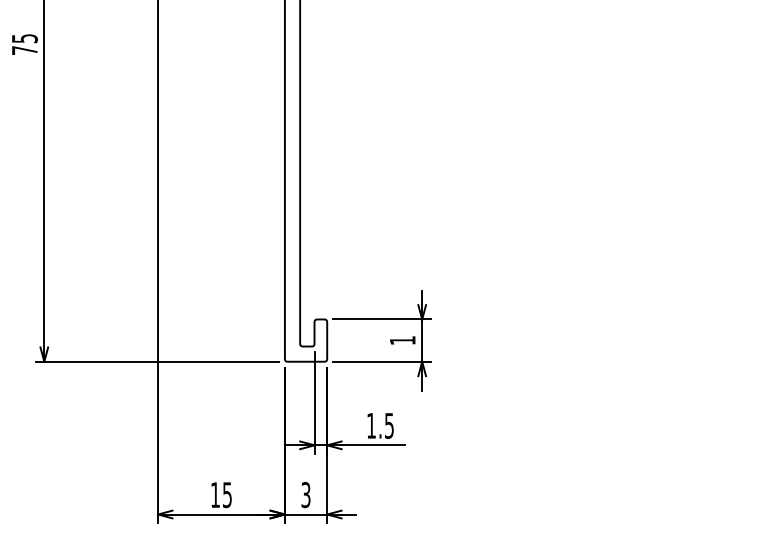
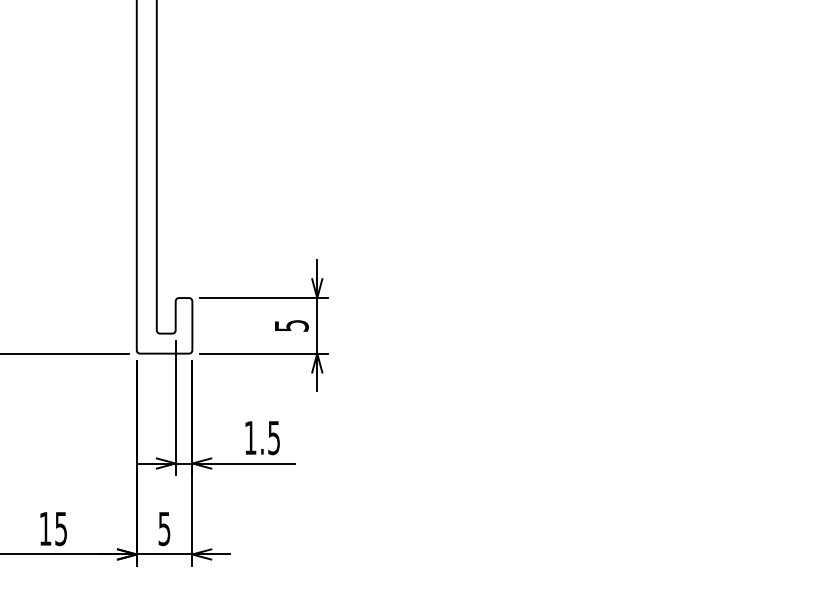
text: (402, 340) -> (291, 325), 1 -> 5
text: (306, 494) -> (165, 528), 3 -> 5

